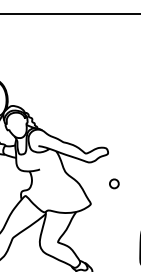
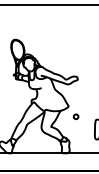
circle: (113, 183) -> (75, 116), moved

